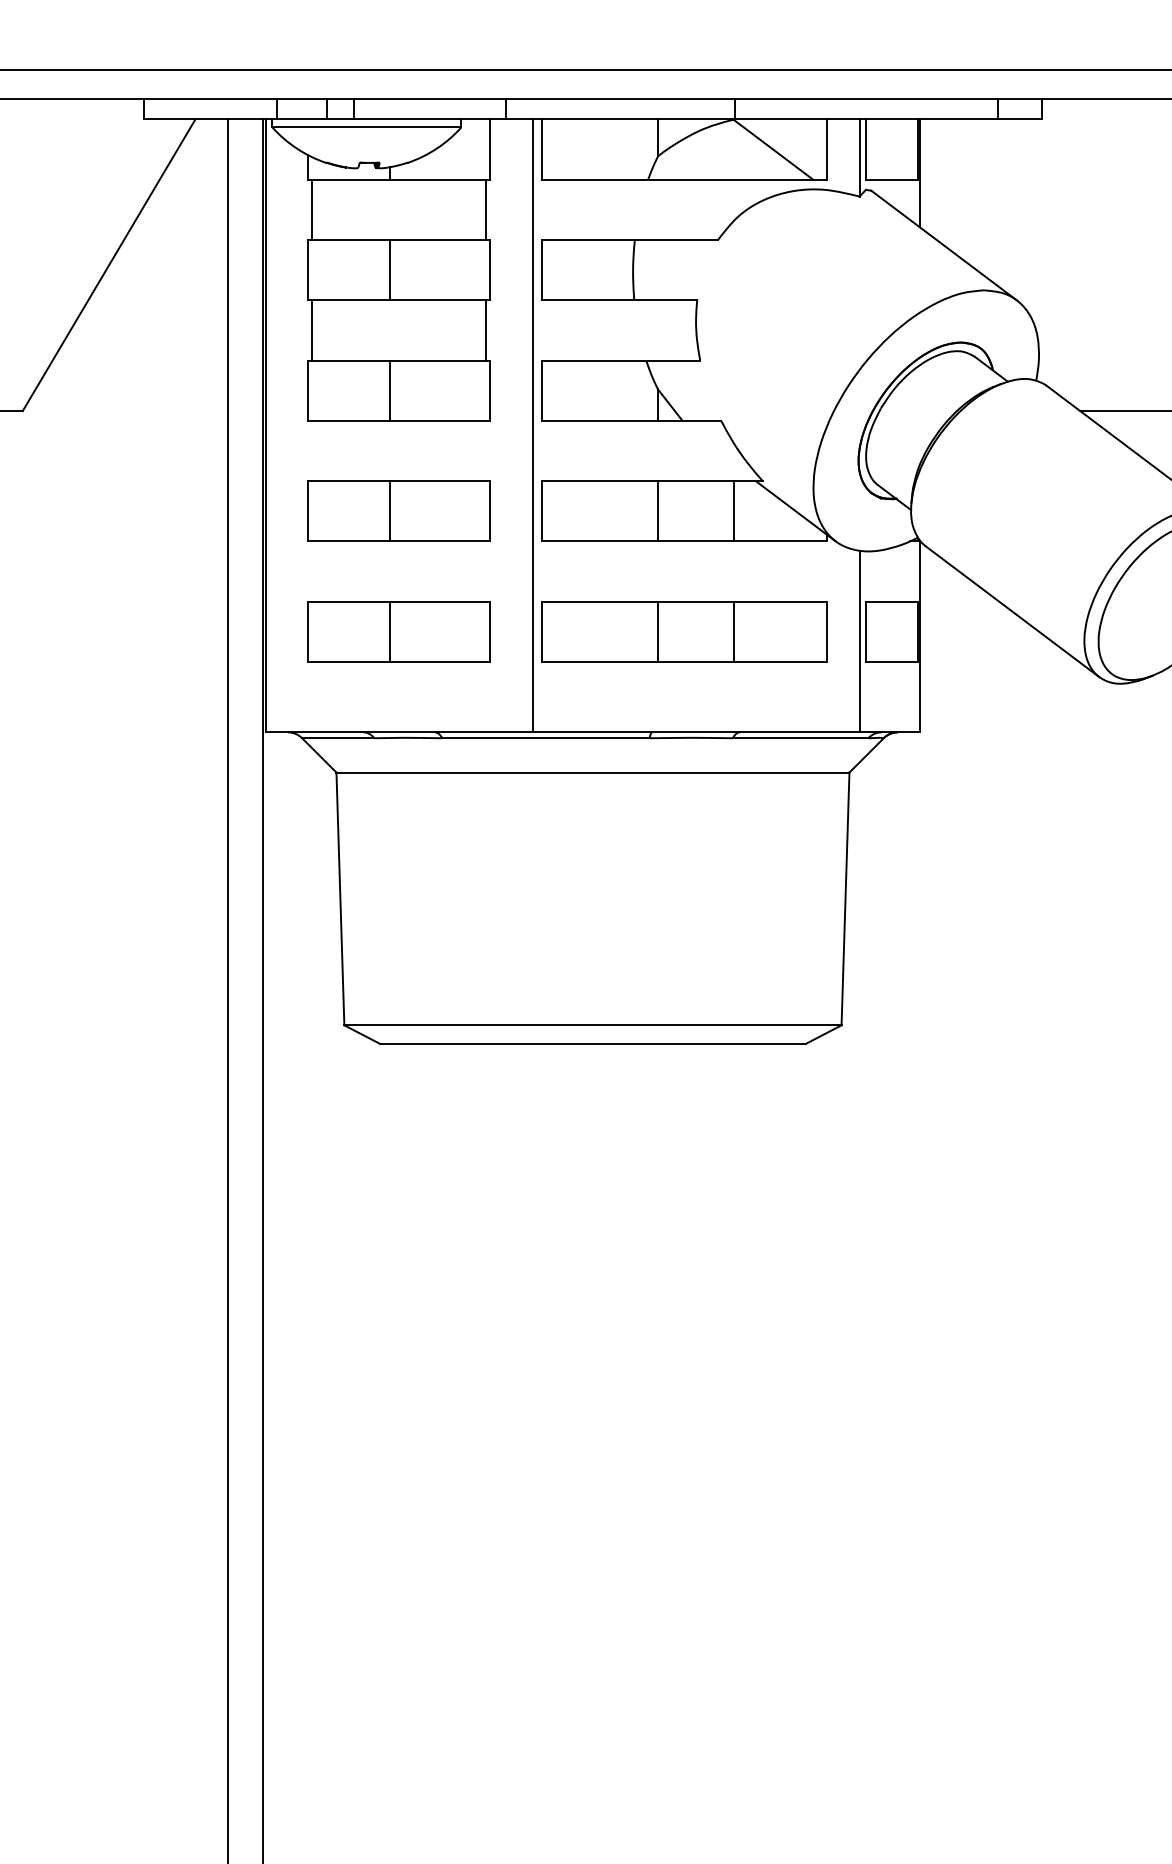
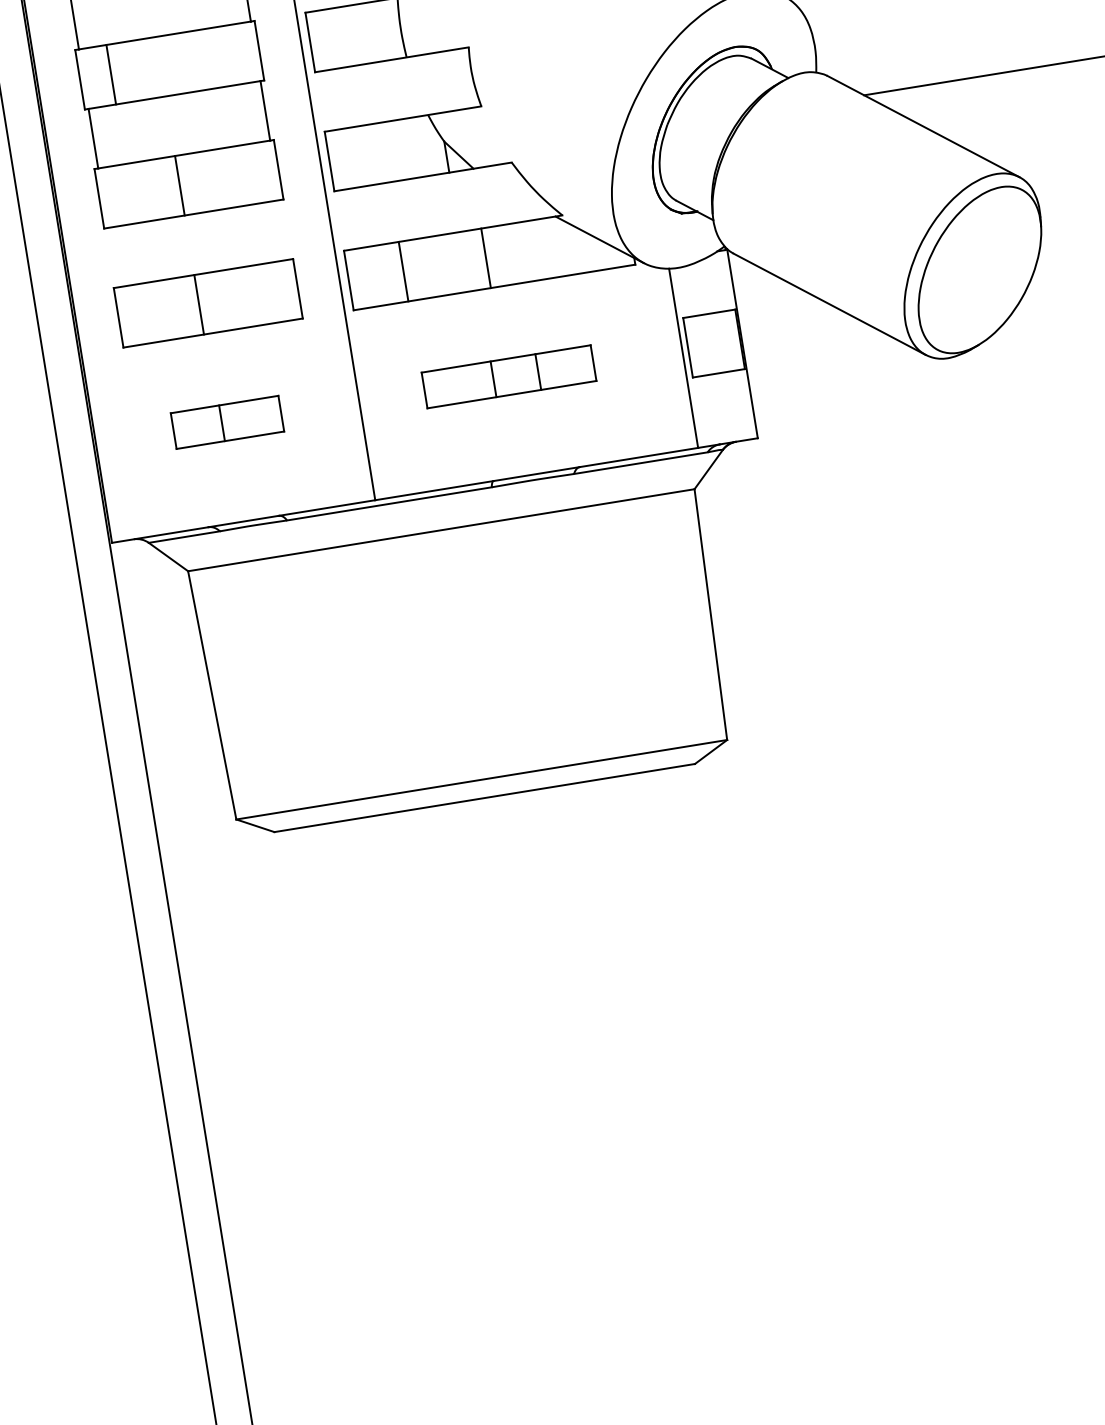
line: (389, 270) -> (110, 75), moved
line: (658, 511) -> (404, 271), moved
line: (733, 511) -> (486, 258), moved
part: (398, 631) -> (226, 422), size x0.6
part: (684, 631) -> (509, 376), size x0.6

